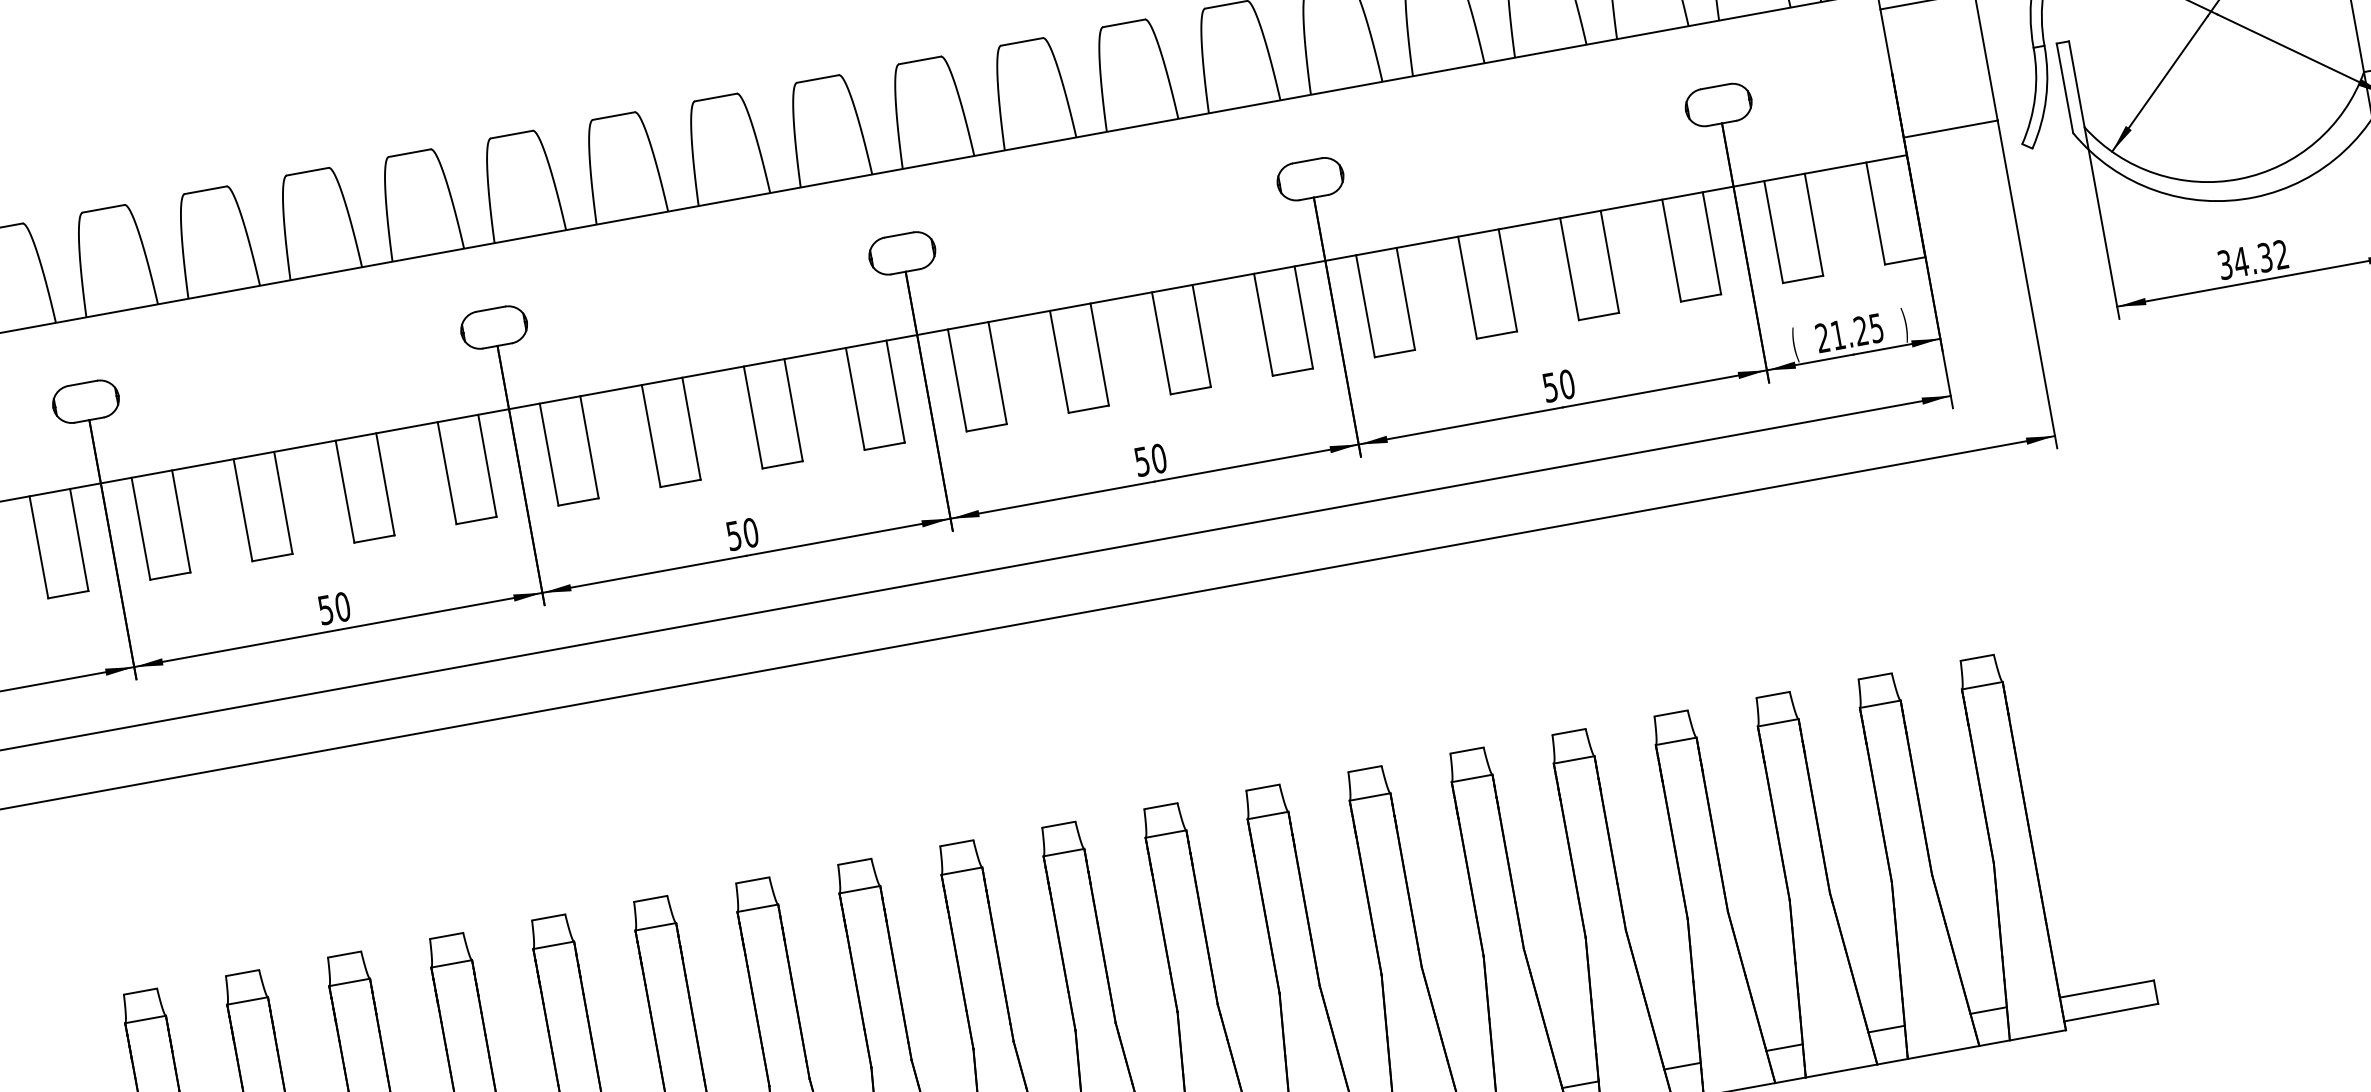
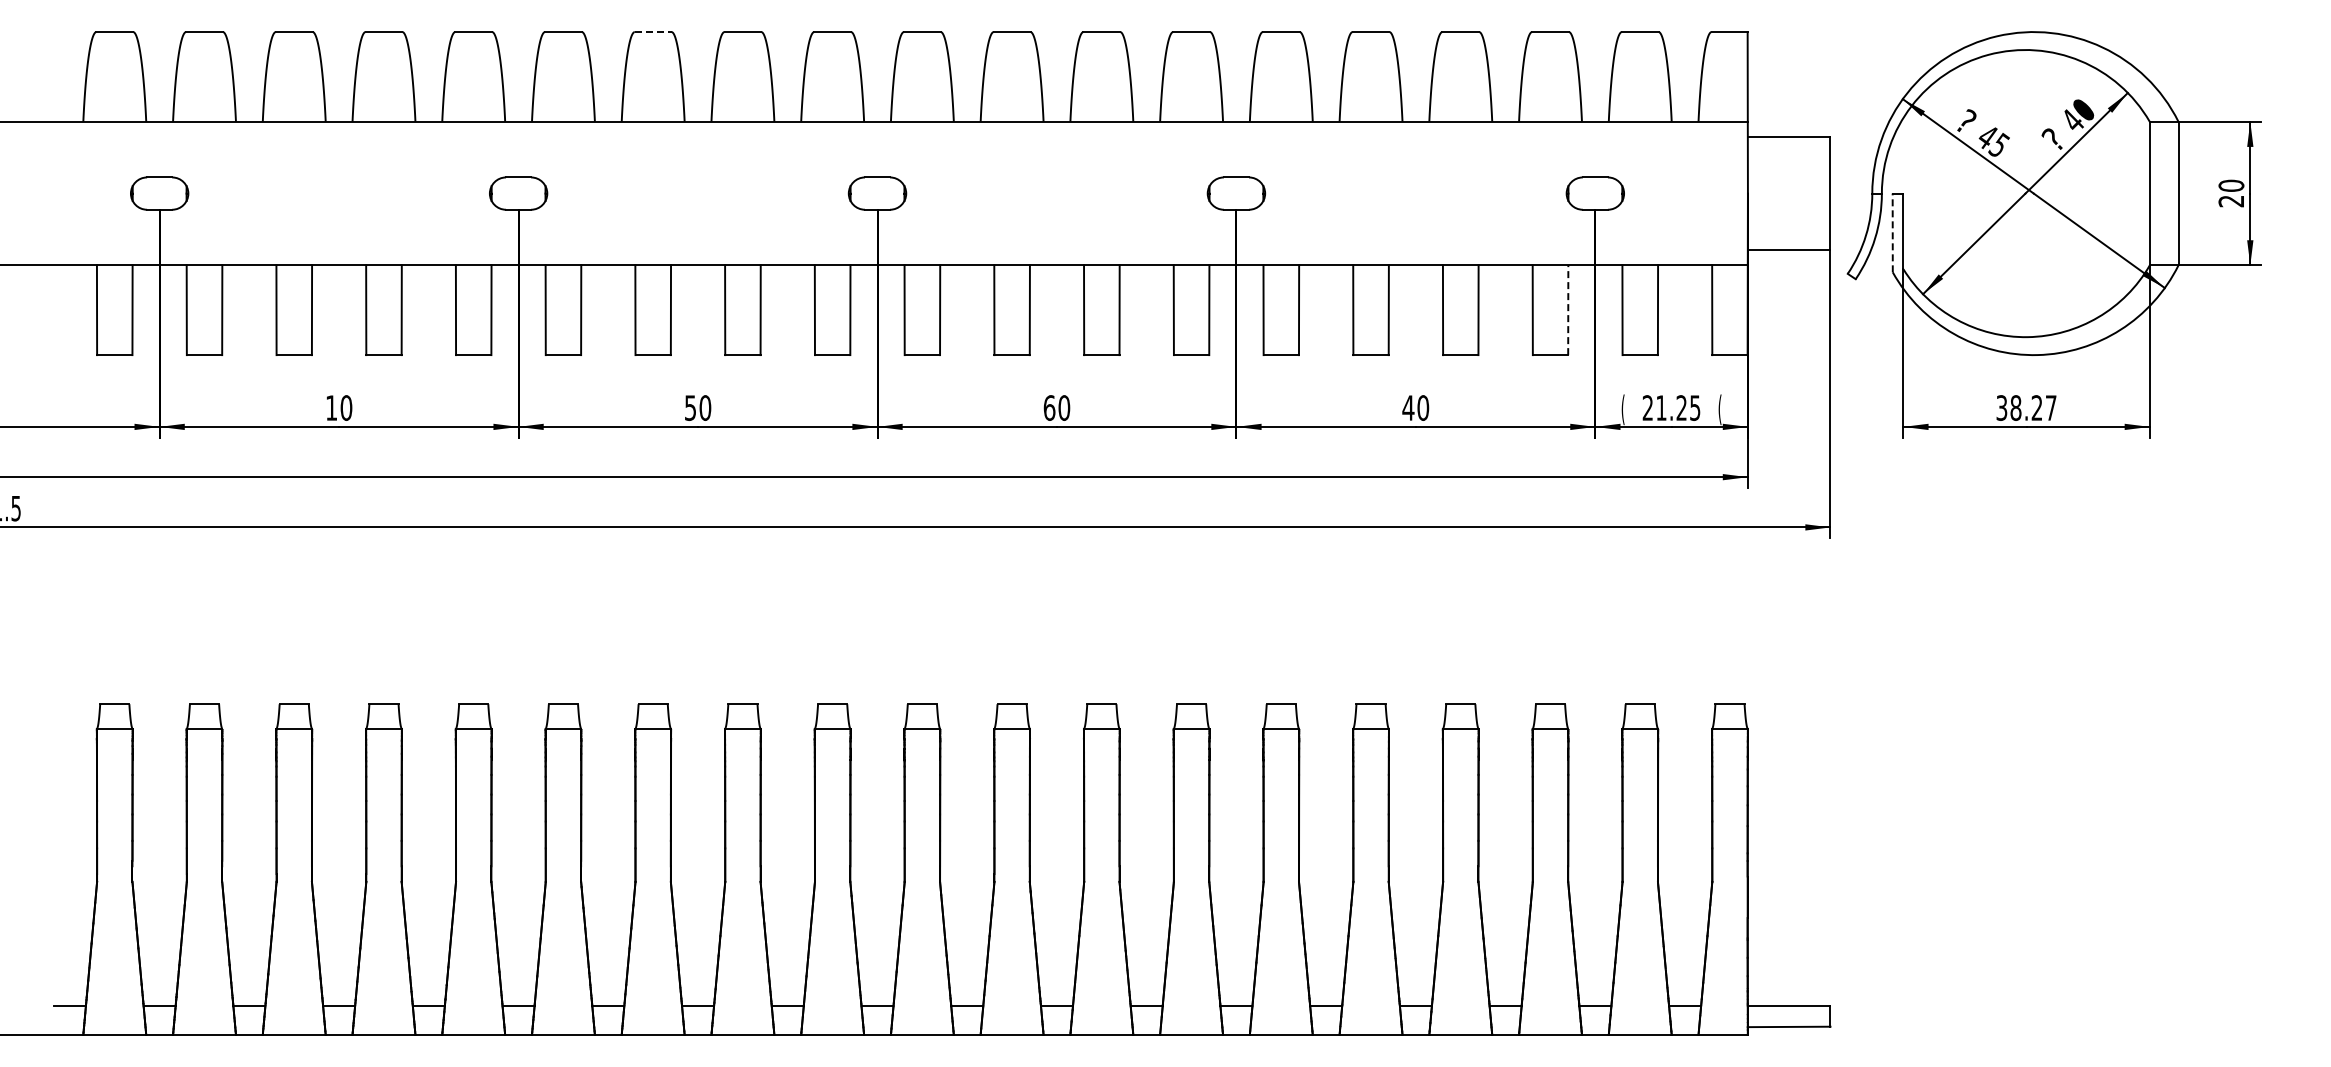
line: (2064, 87) -> (1892, 232), solid -> dashed
line: (614, 116) -> (653, 32), solid -> dashed
line: (1712, 243) -> (1568, 310), solid -> dashed
text: (2261, 257) -> (2033, 407), 34.32 -> 38.27
text: (1904, 324) -> (1719, 409), ) -> (
text: (1550, 386) -> (1408, 407), 50 -> 40
text: (1142, 461) -> (1049, 407), 50 -> 60
text: (325, 609) -> (331, 407), 50 -> 10

